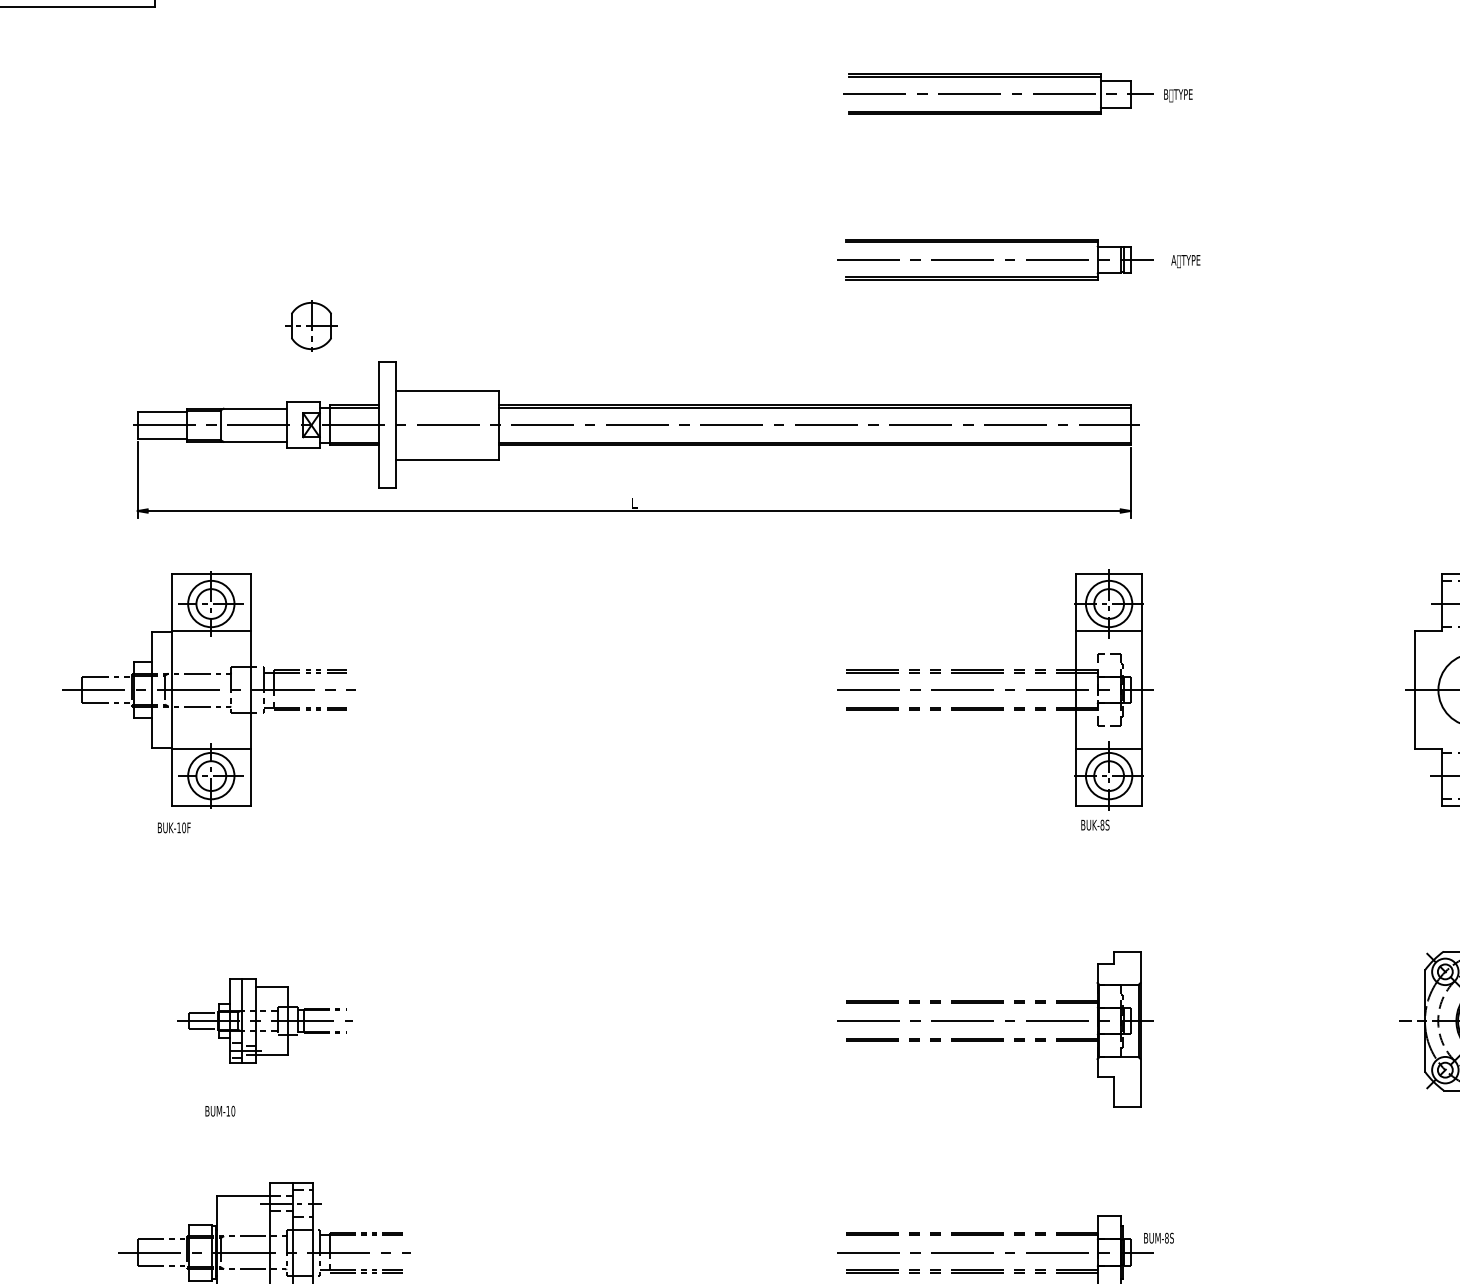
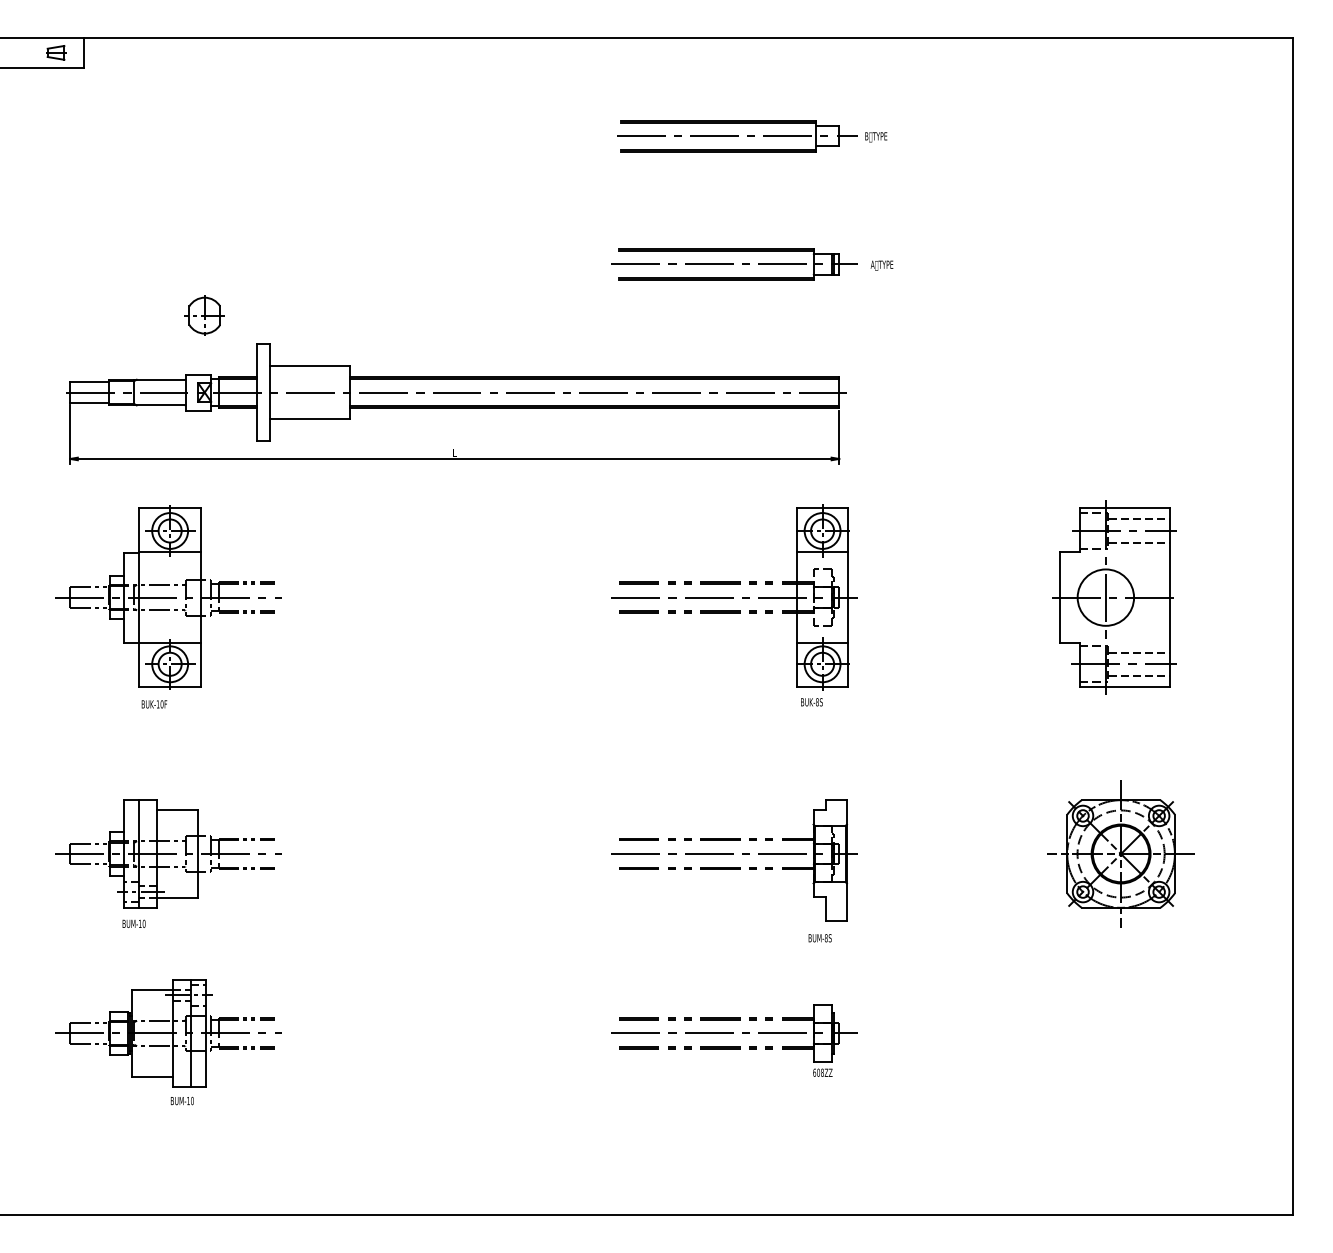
part: (209, 689) -> (168, 597), moved
text: (174, 828) -> (154, 704), moved
part: (264, 1020) -> (168, 853), size x1.67
text: (1158, 1238) -> (819, 938), moved

